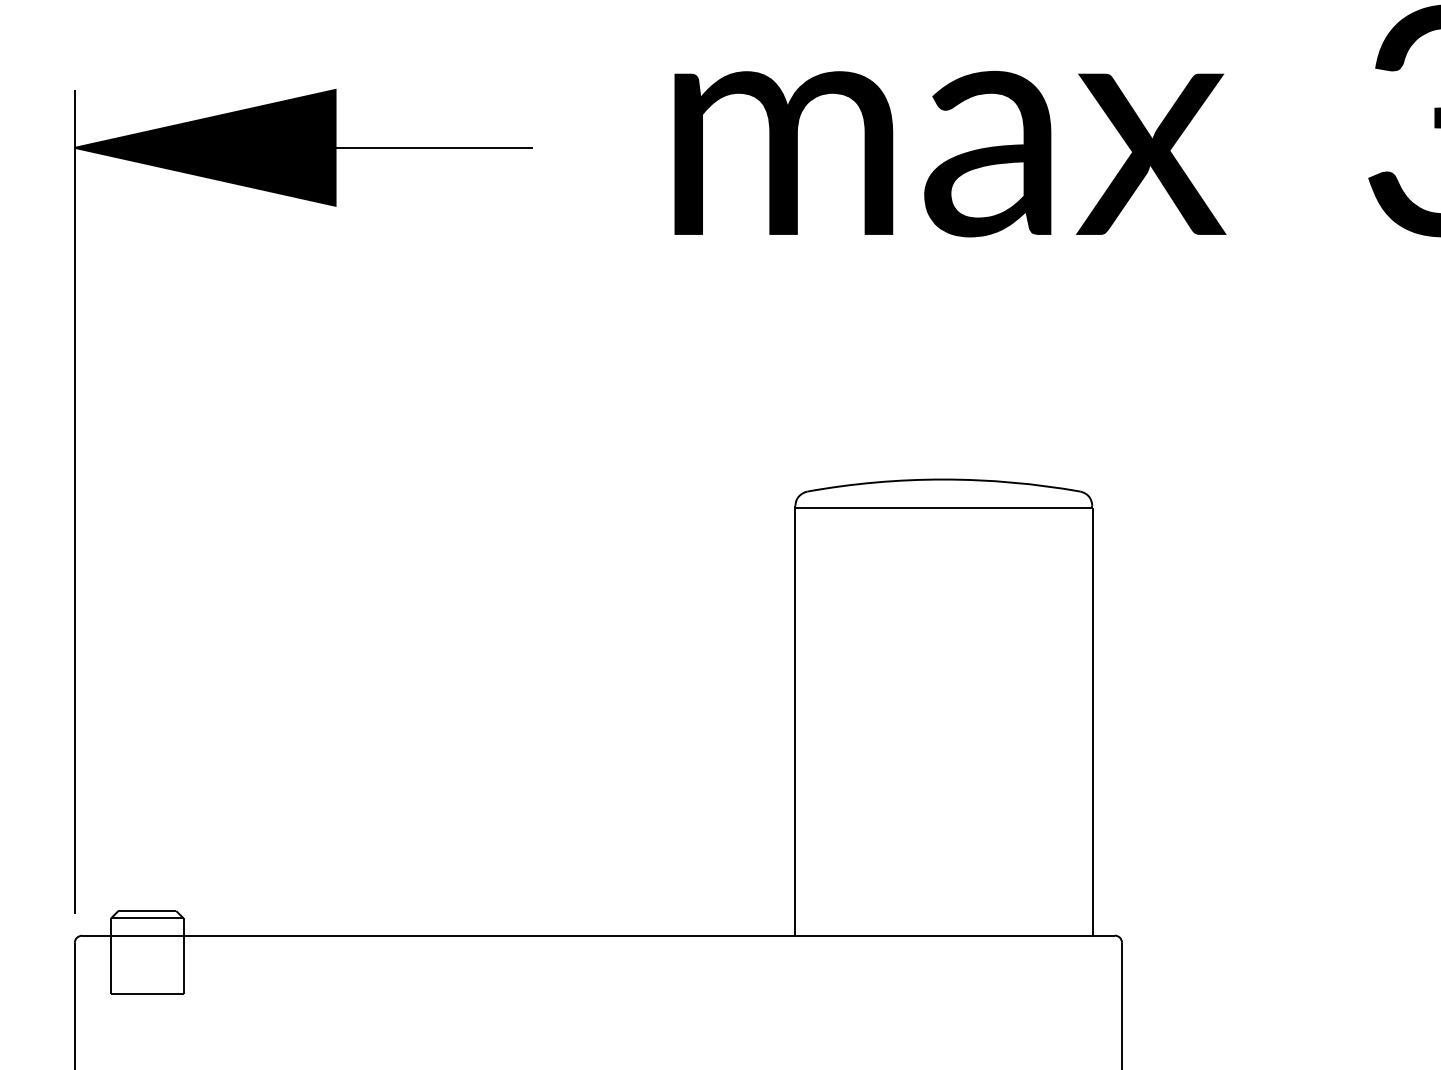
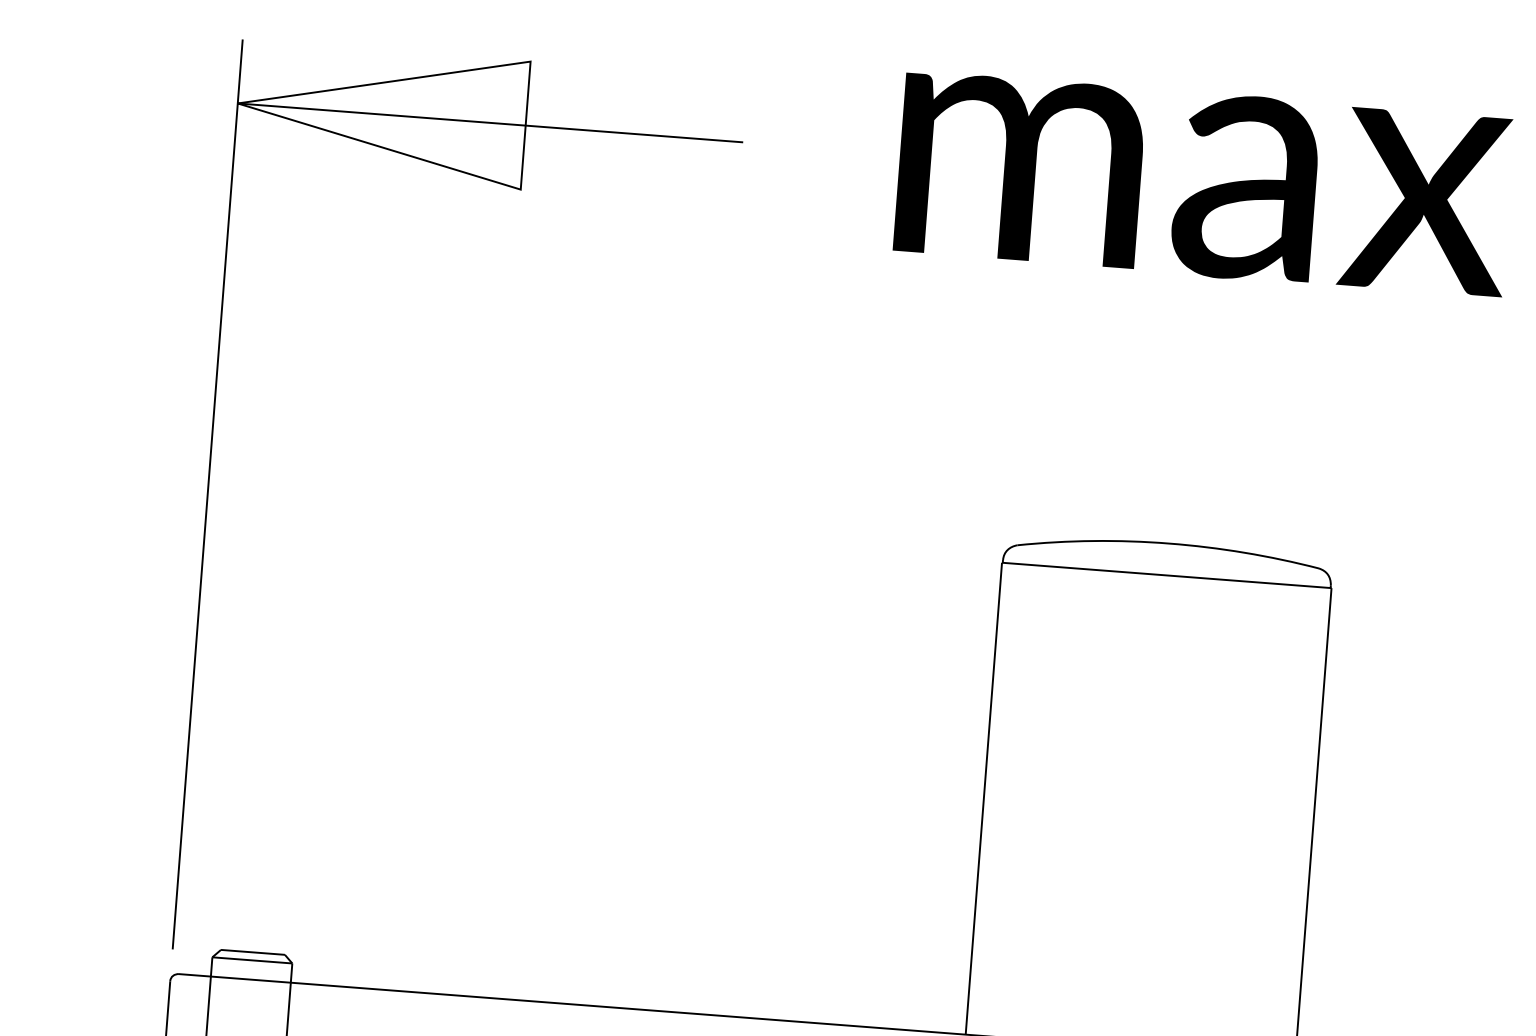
fill: (204, 147) -> (380, 114), removed

